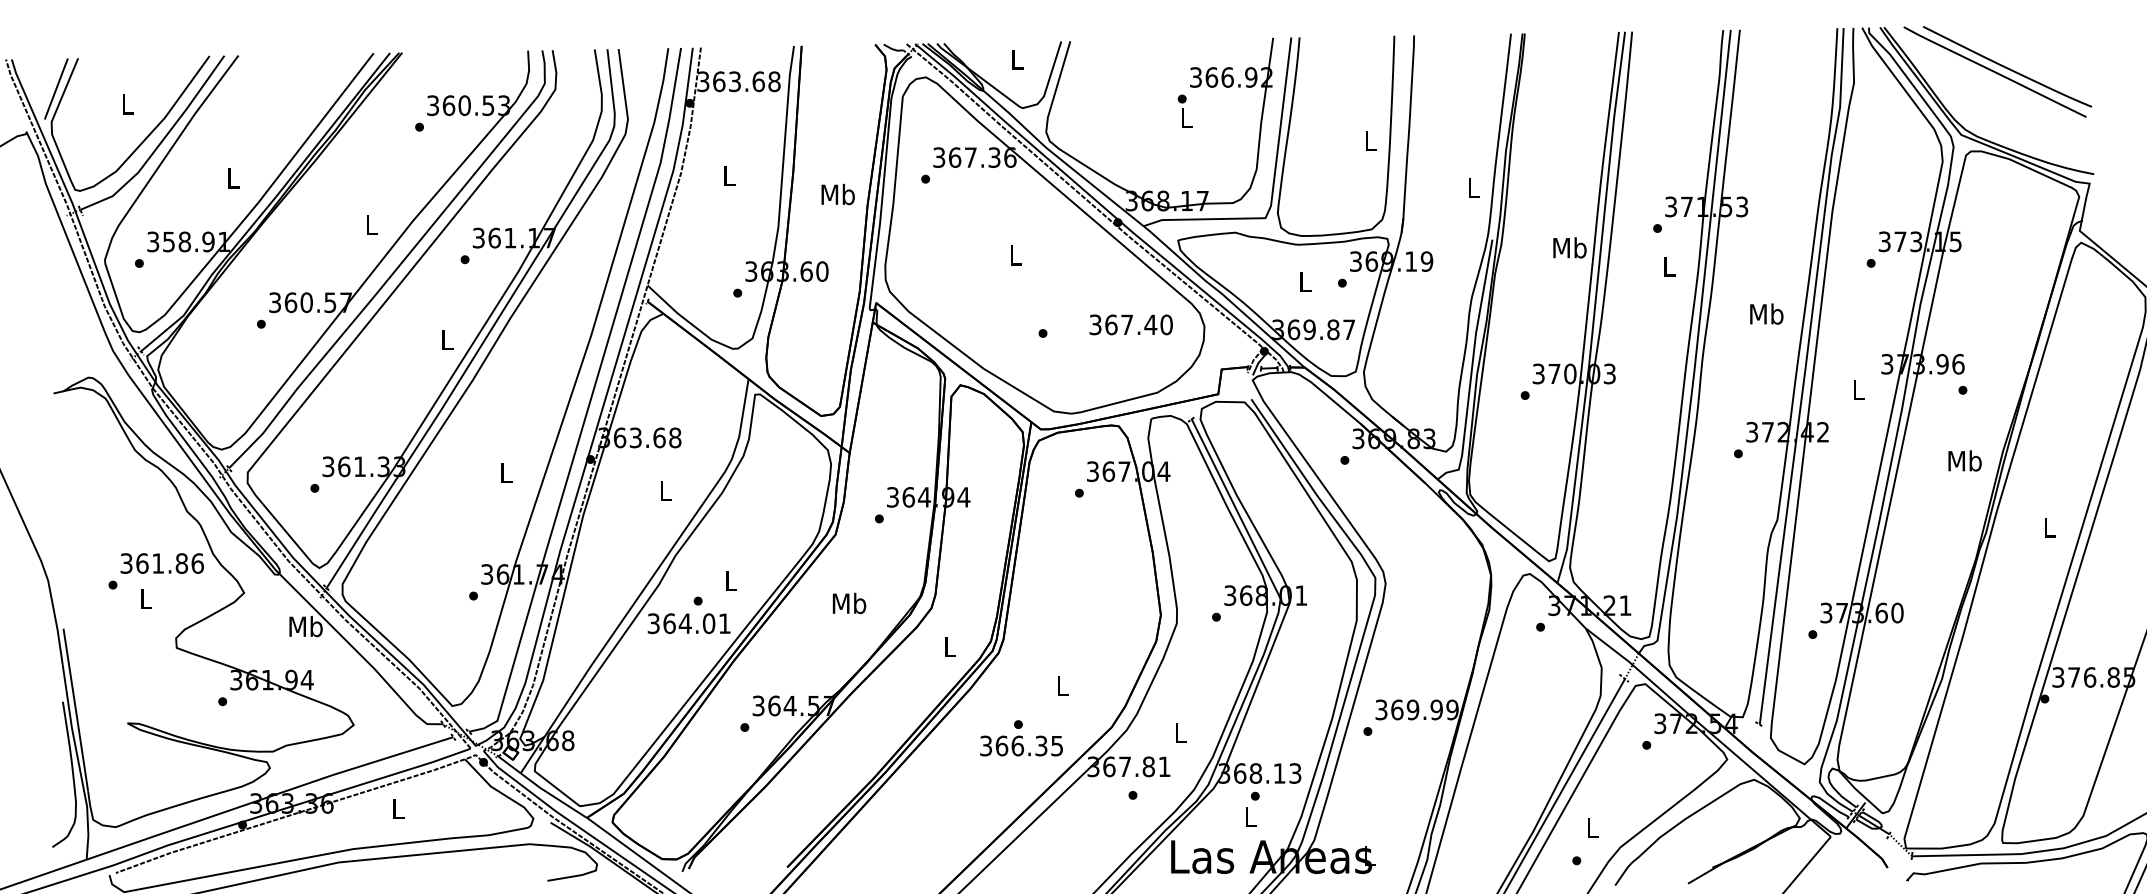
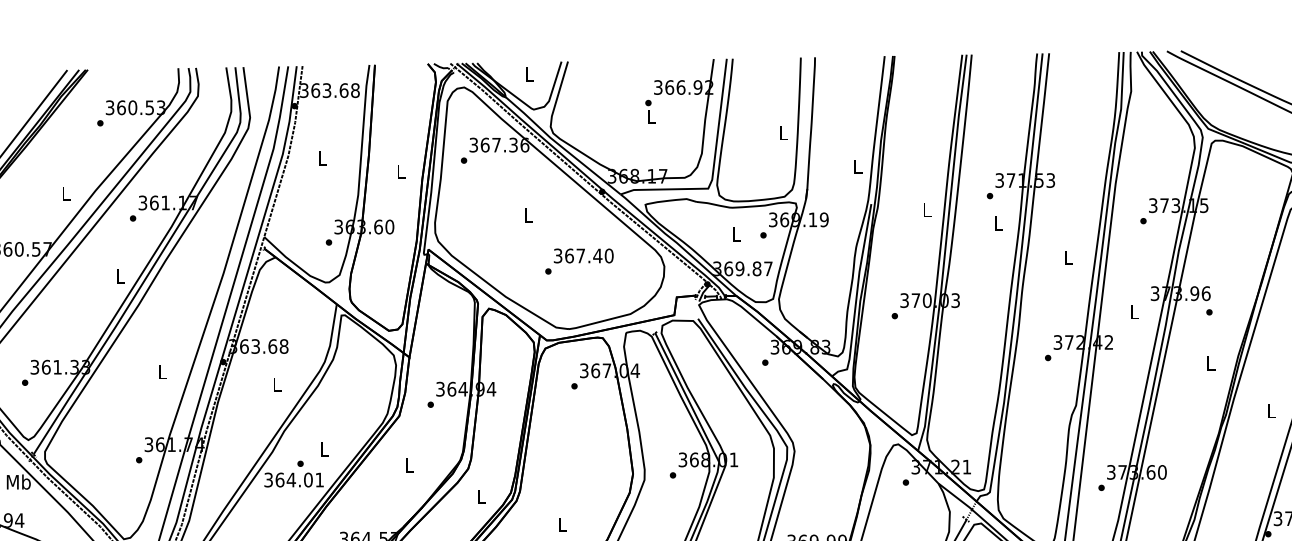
text: (837, 194) -> (400, 171), Mb -> L
text: (1569, 247) -> (926, 209), Mb -> L
text: (1766, 313) -> (1068, 257), Mb -> L
text: (1130, 324) -> (583, 255), moved
text: (1964, 460) -> (1210, 362), Mb -> L
text: (849, 603) -> (409, 465), Mb -> L

